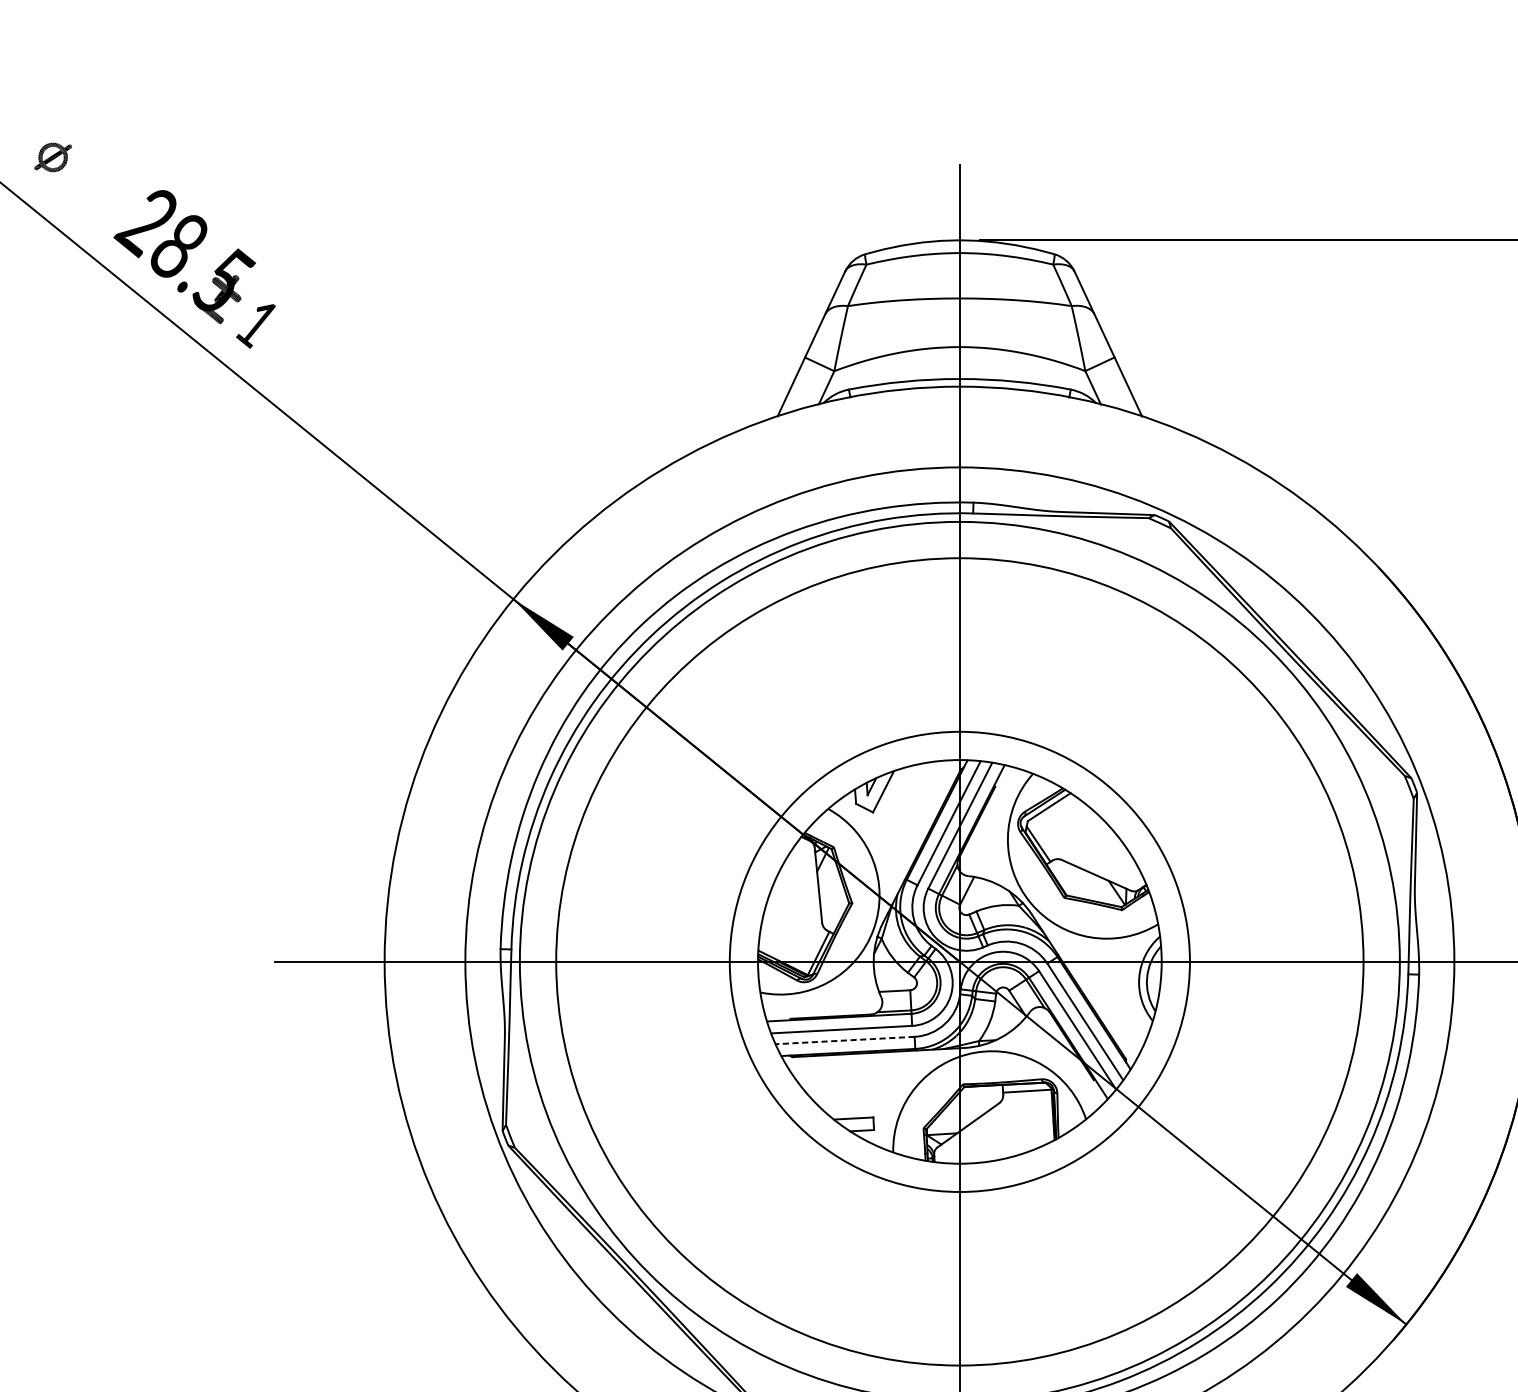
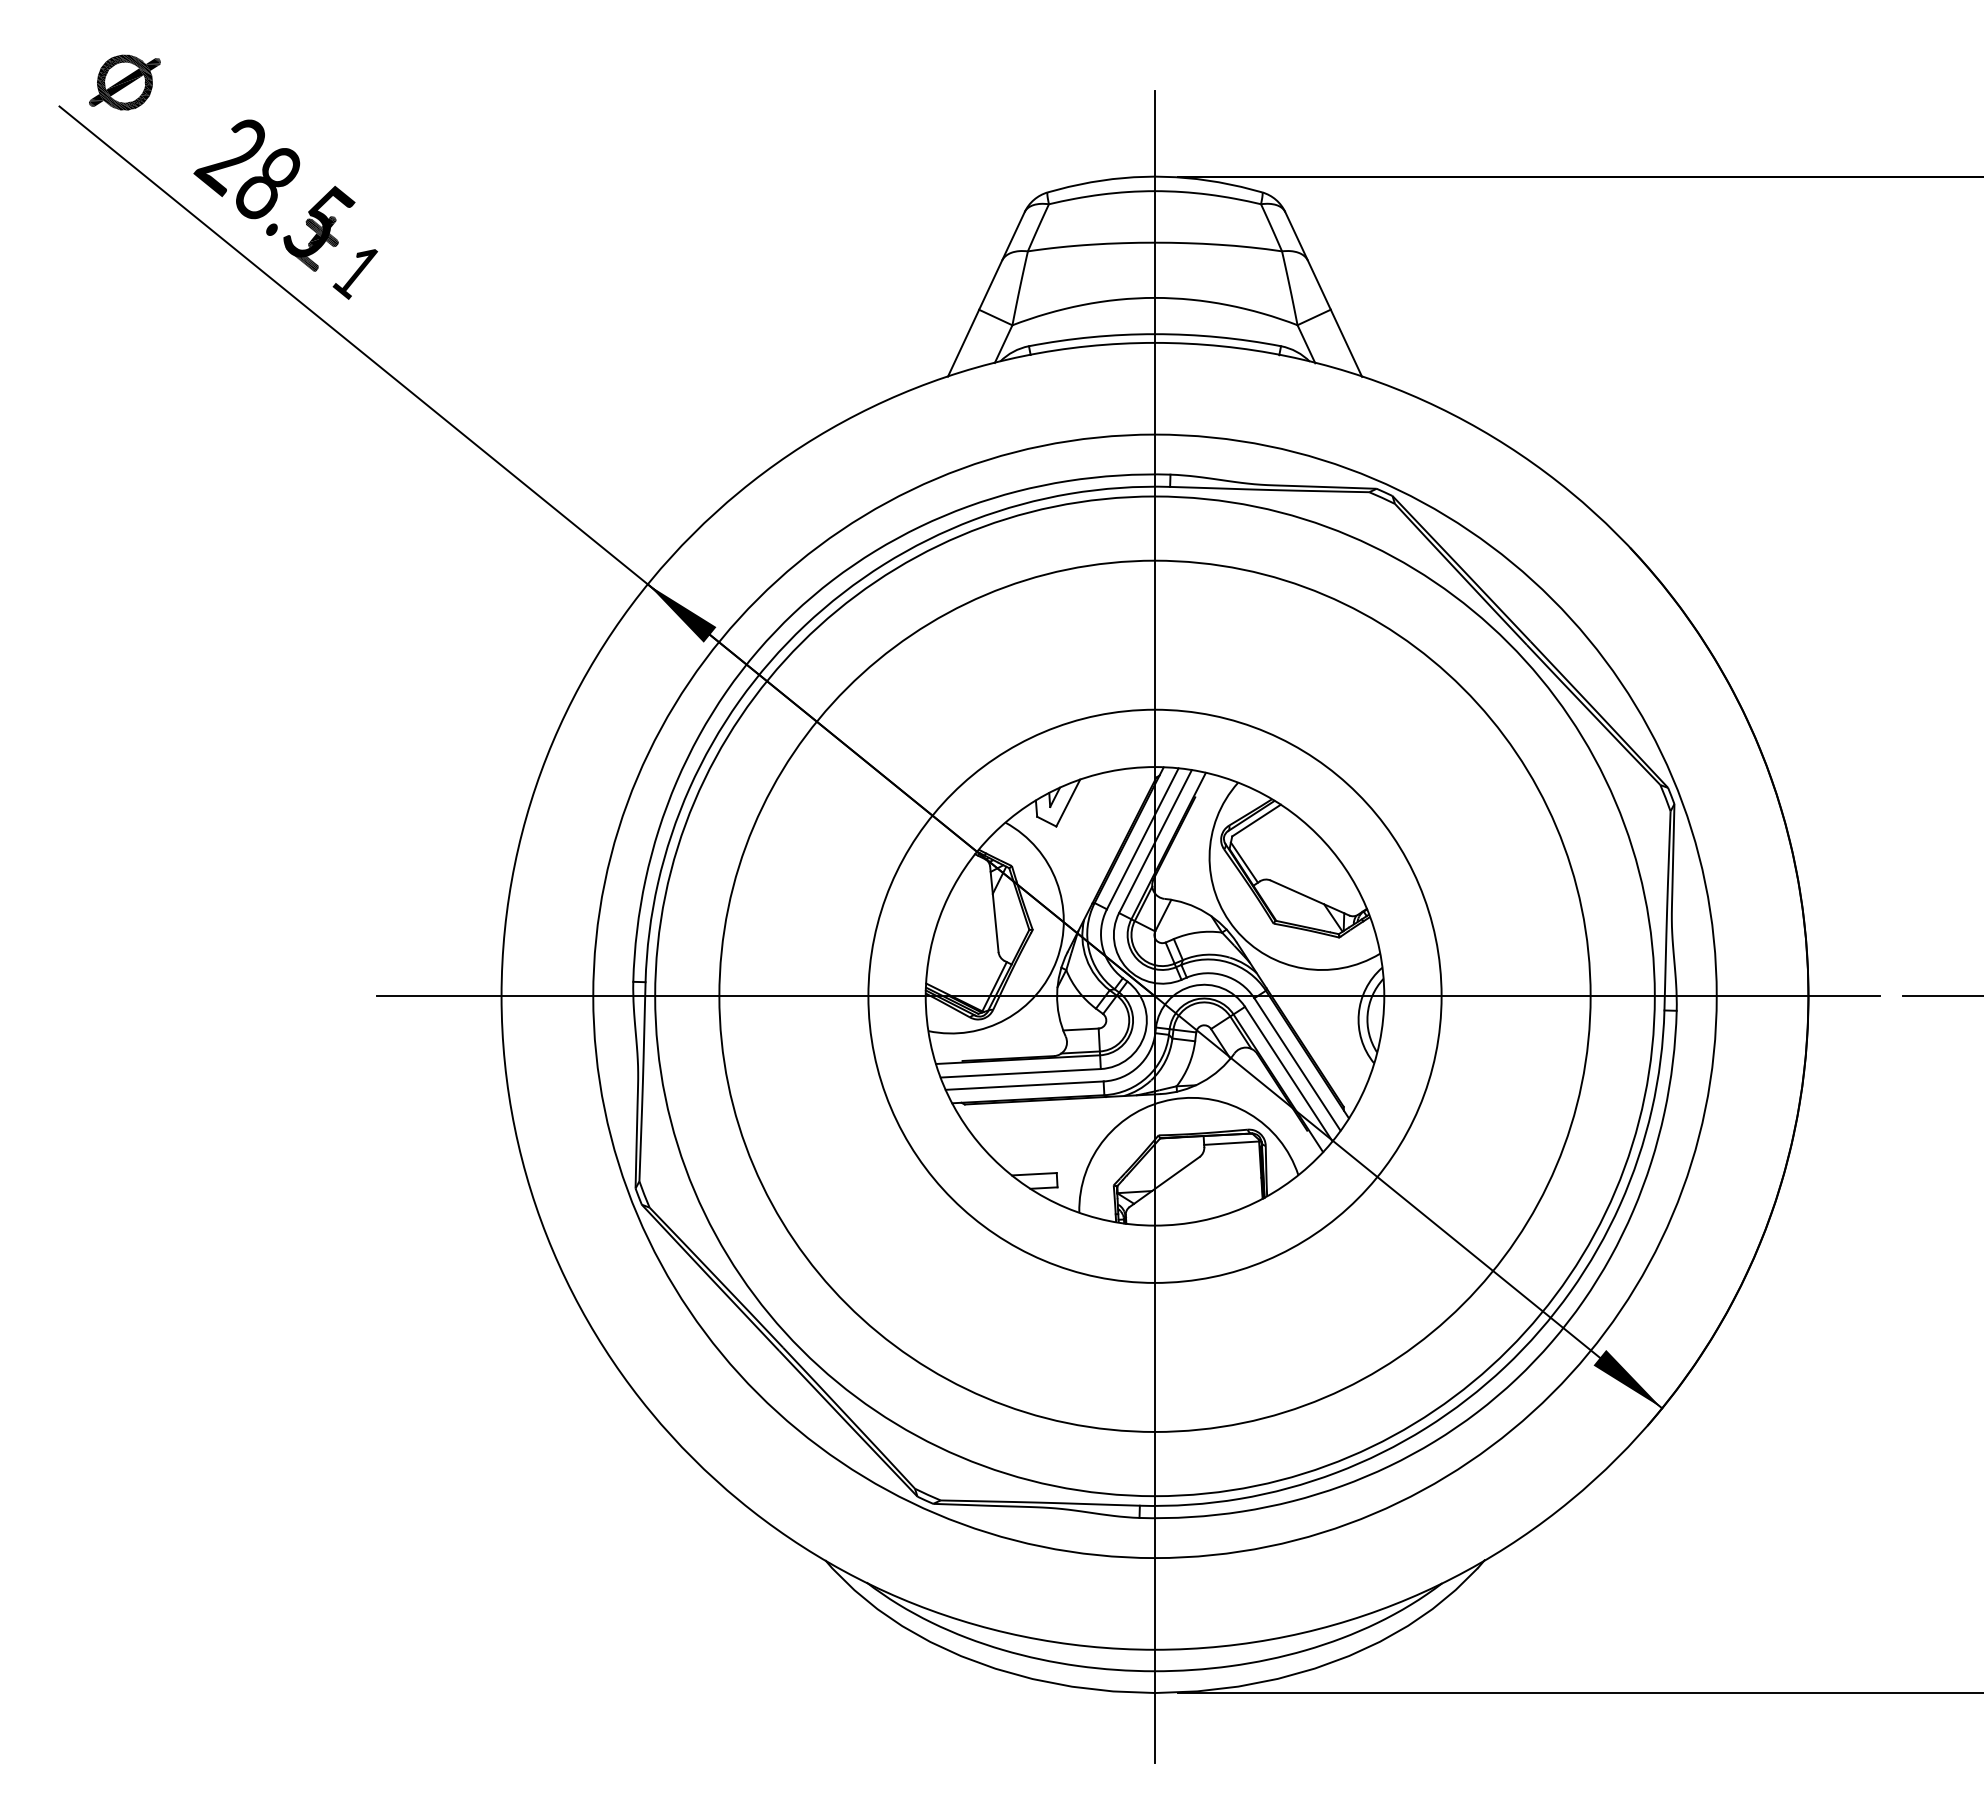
part: (52, 157) -> (124, 82), size x1.67
circle: (959, 961) -> (1154, 995), size x0.62
circle: (959, 961) -> (1154, 995), size x1.67
line: (844, 1040) -> (1024, 1085), dashed -> solid

